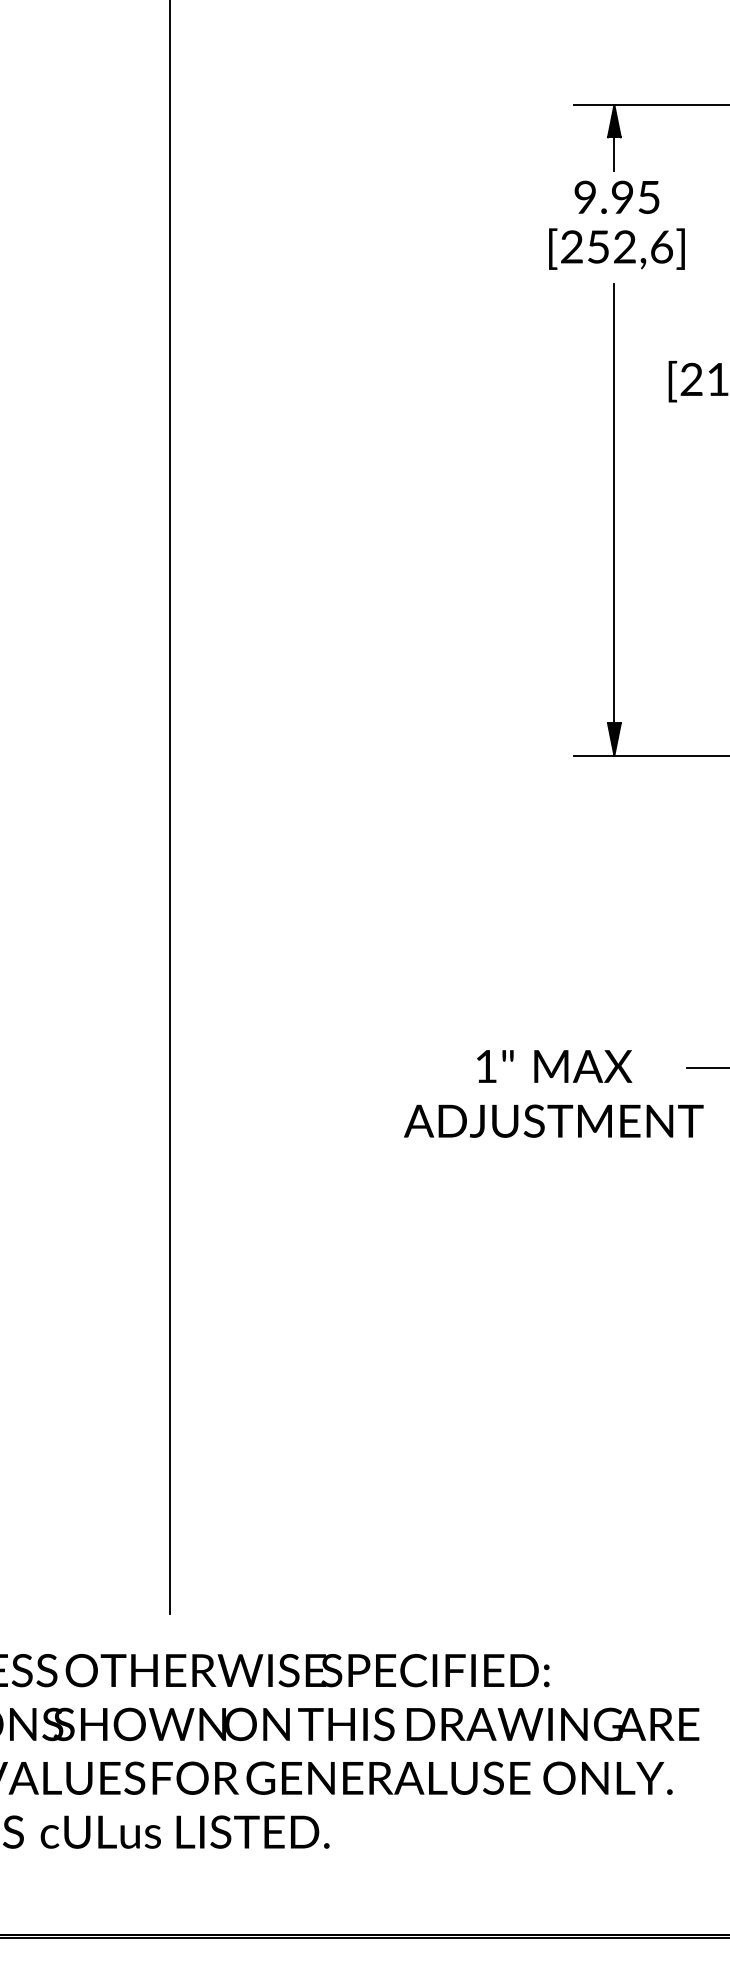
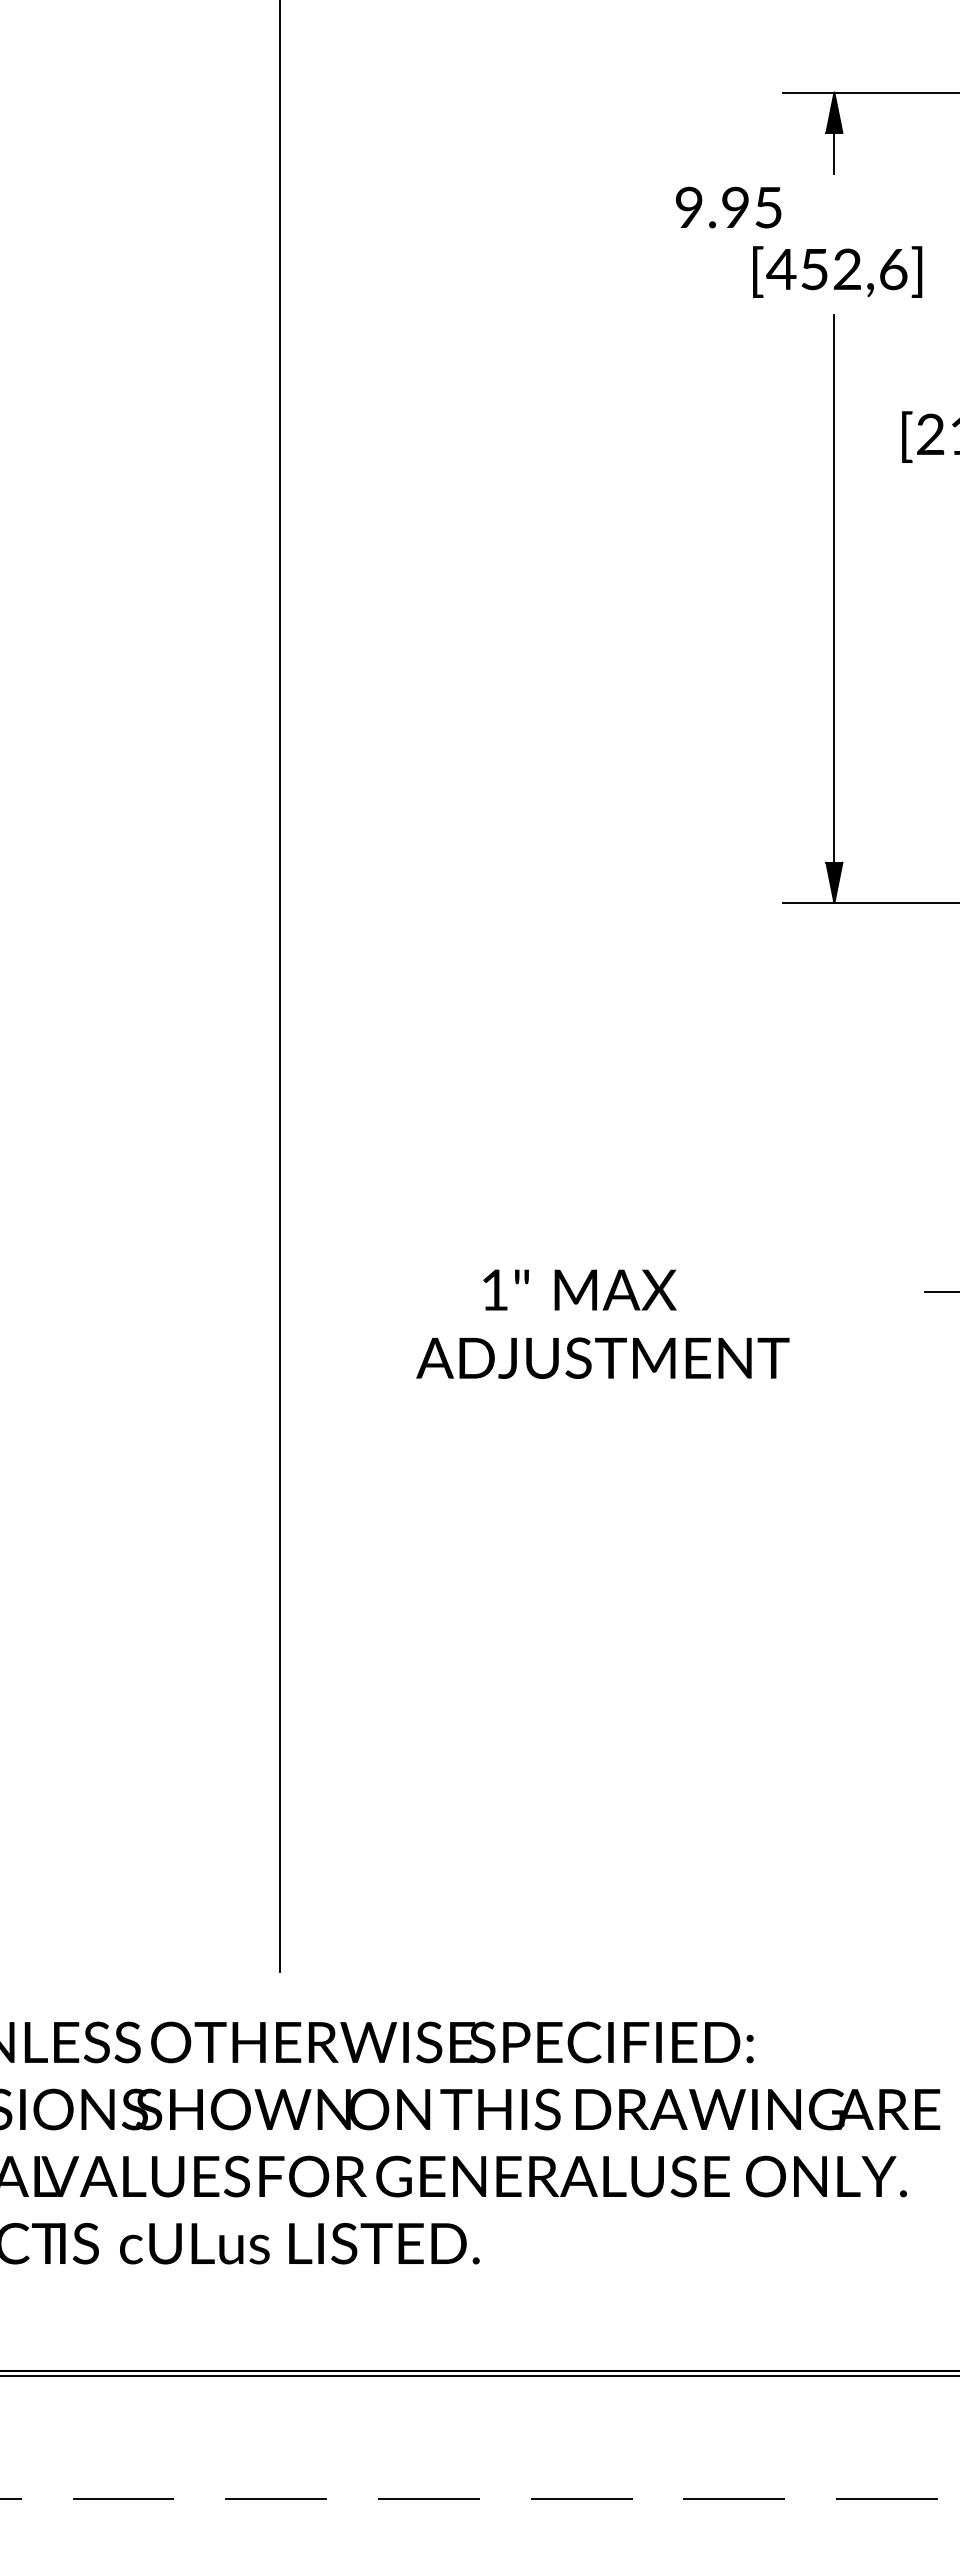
text: (616, 197) -> (728, 207), moved
text: (571, 246) -> (781, 268), [252,6] -> [452,6]
text: (554, 1066) -> (579, 1289), moved
text: (553, 1120) -> (602, 1357), moved

